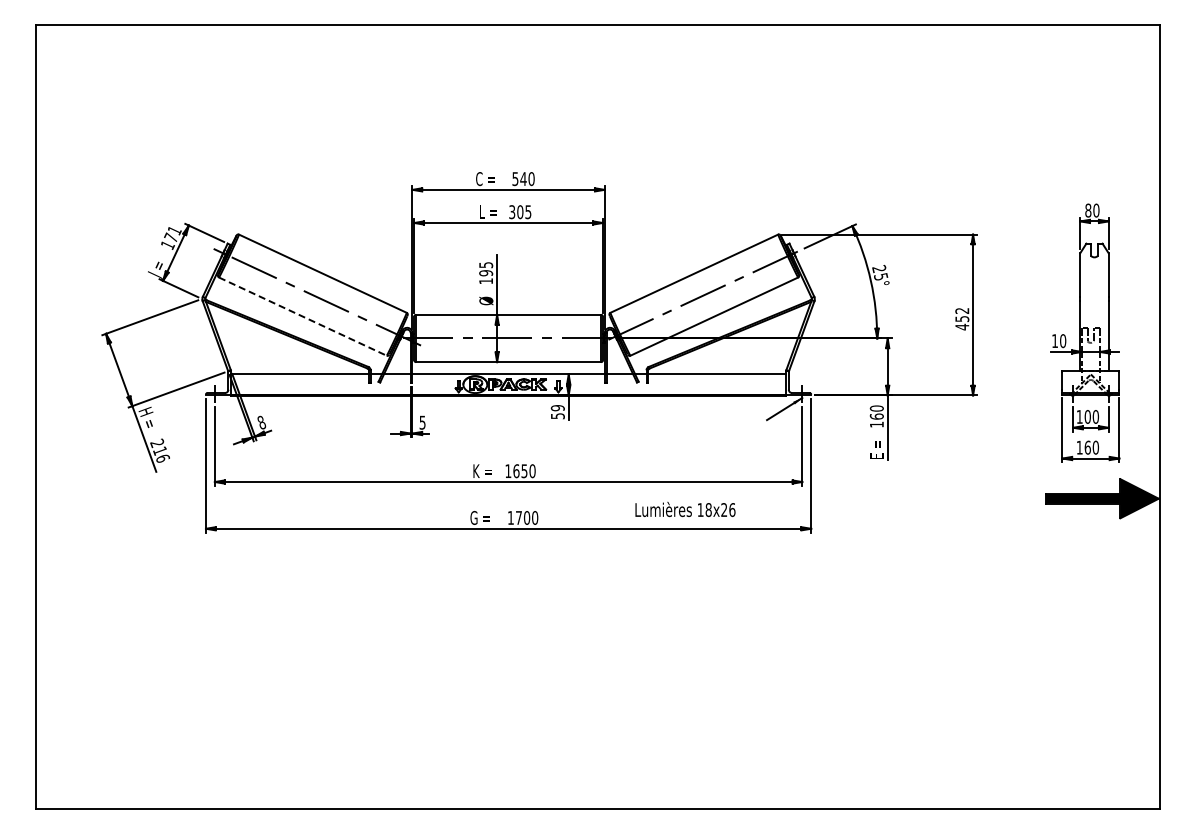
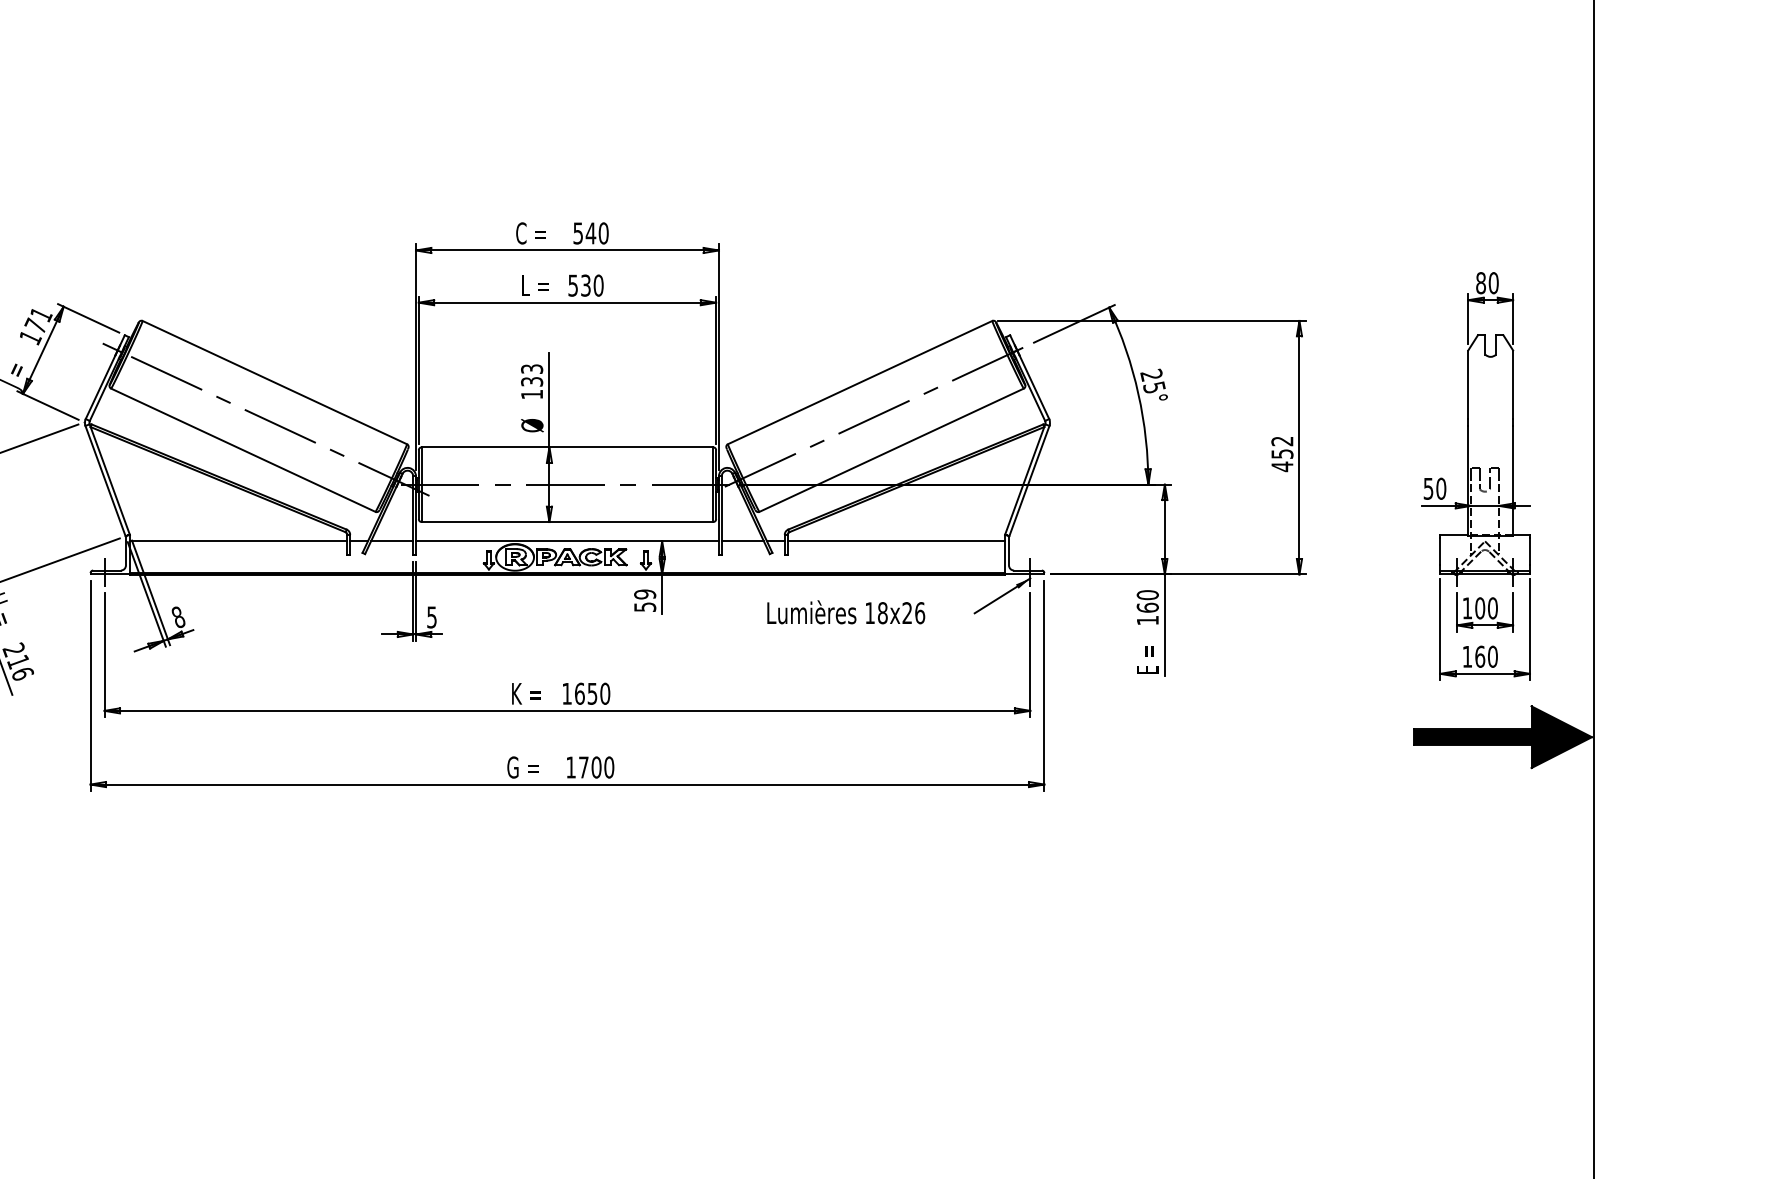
text: (520, 212) -> (586, 286), 305 -> 530
text: (485, 269) -> (531, 375), 195 -> 133
line: (302, 316) -> (242, 450), dashed -> solid
text: (1054, 341) -> (1427, 489), 10 -> 50
text: (685, 509) -> (846, 612), moved

